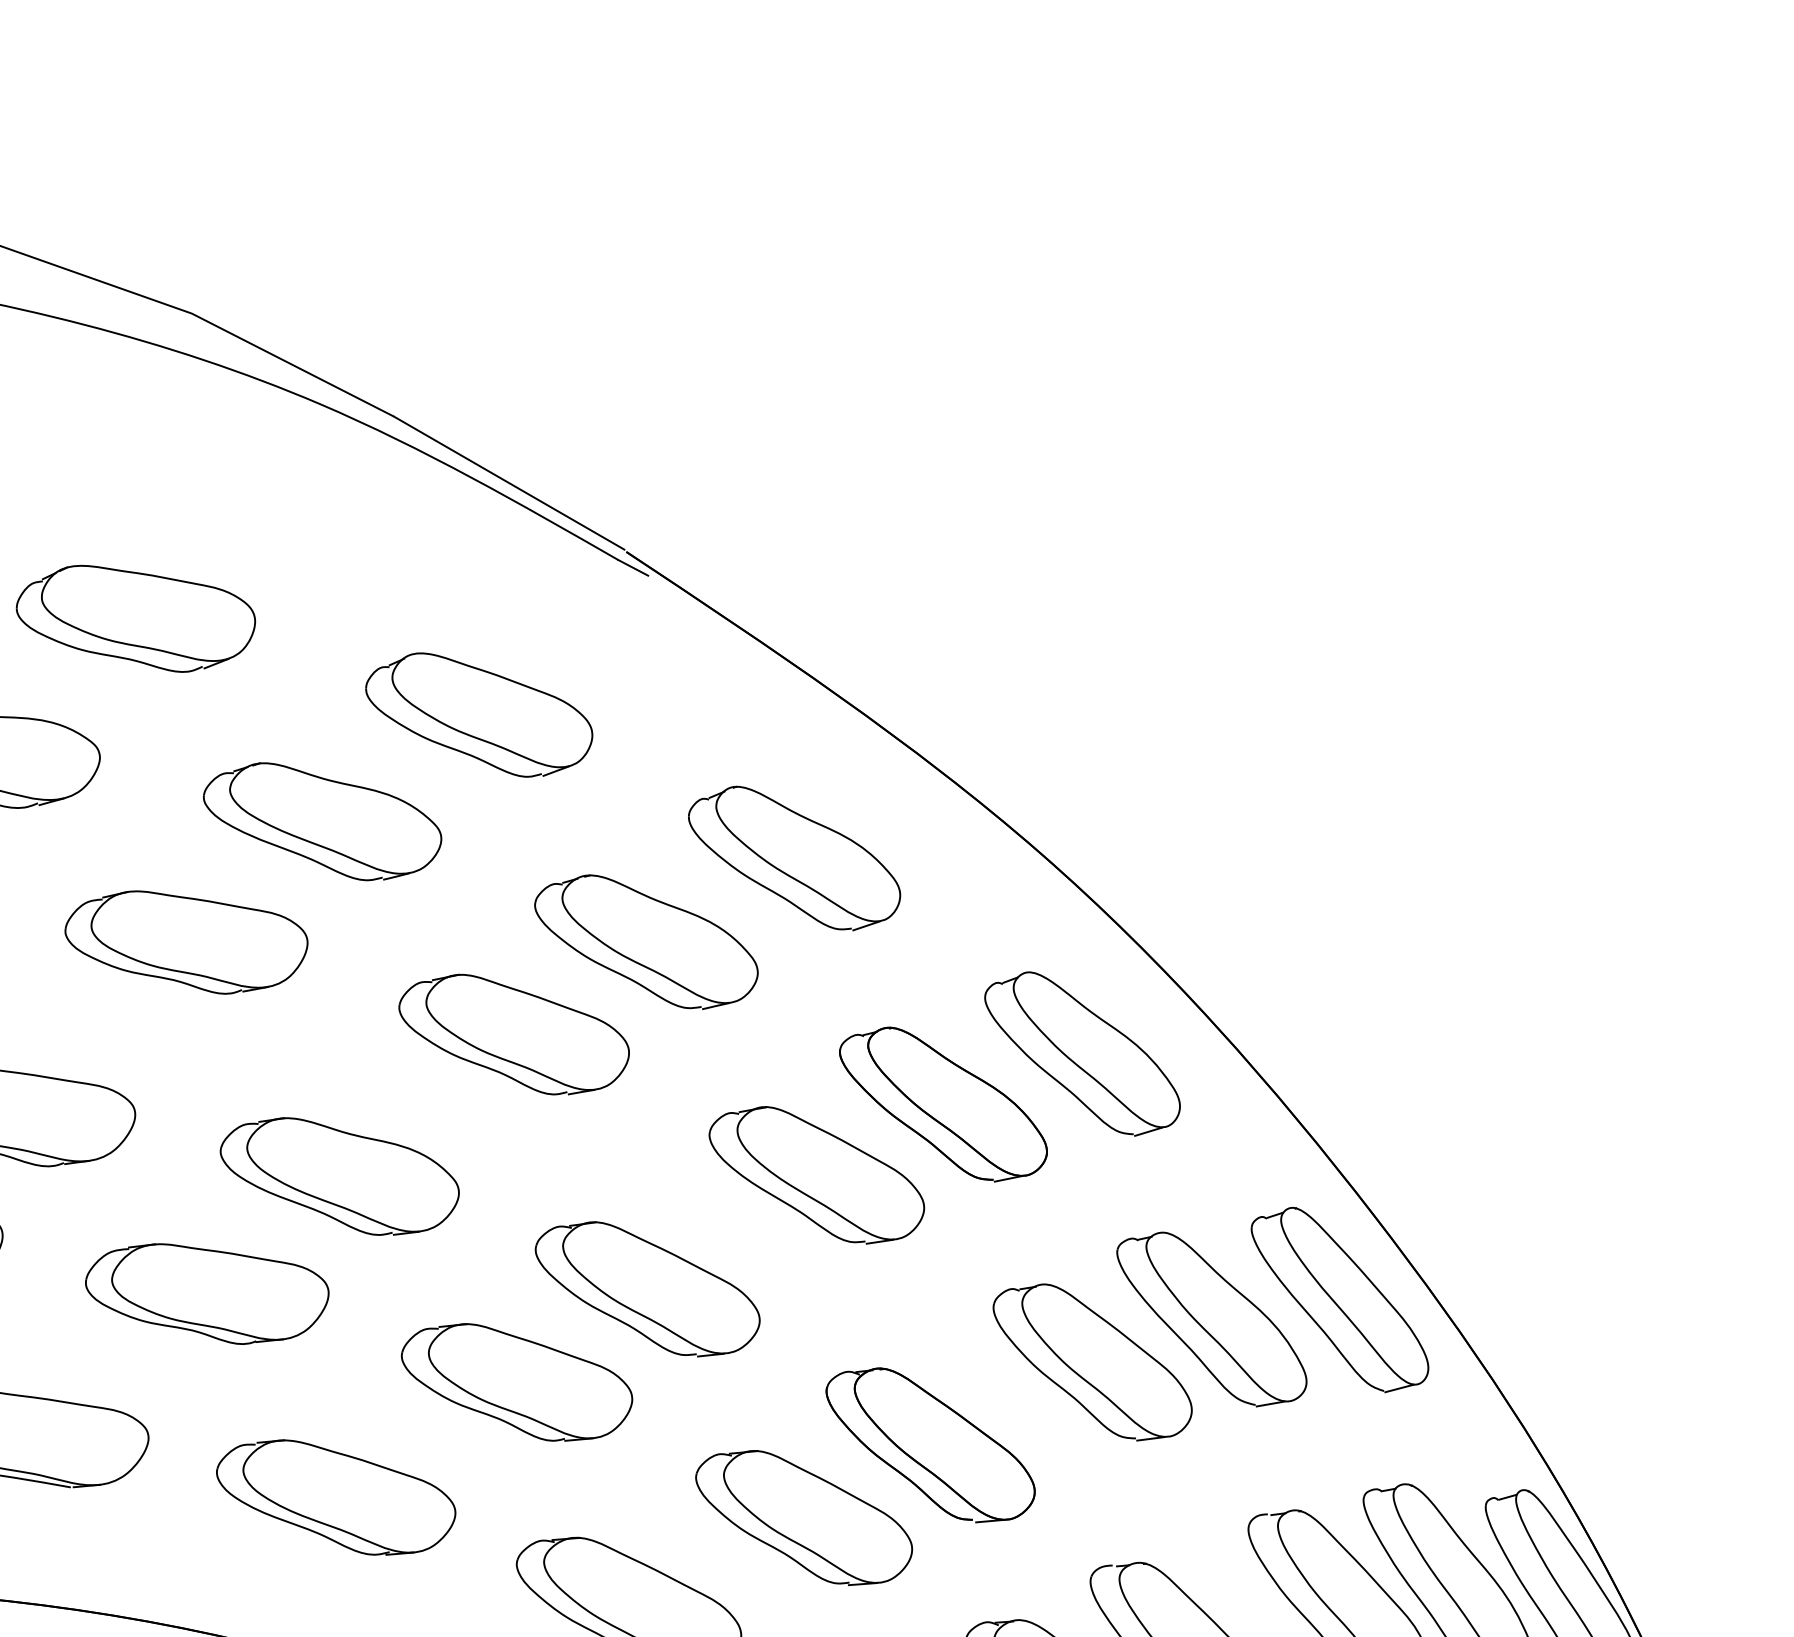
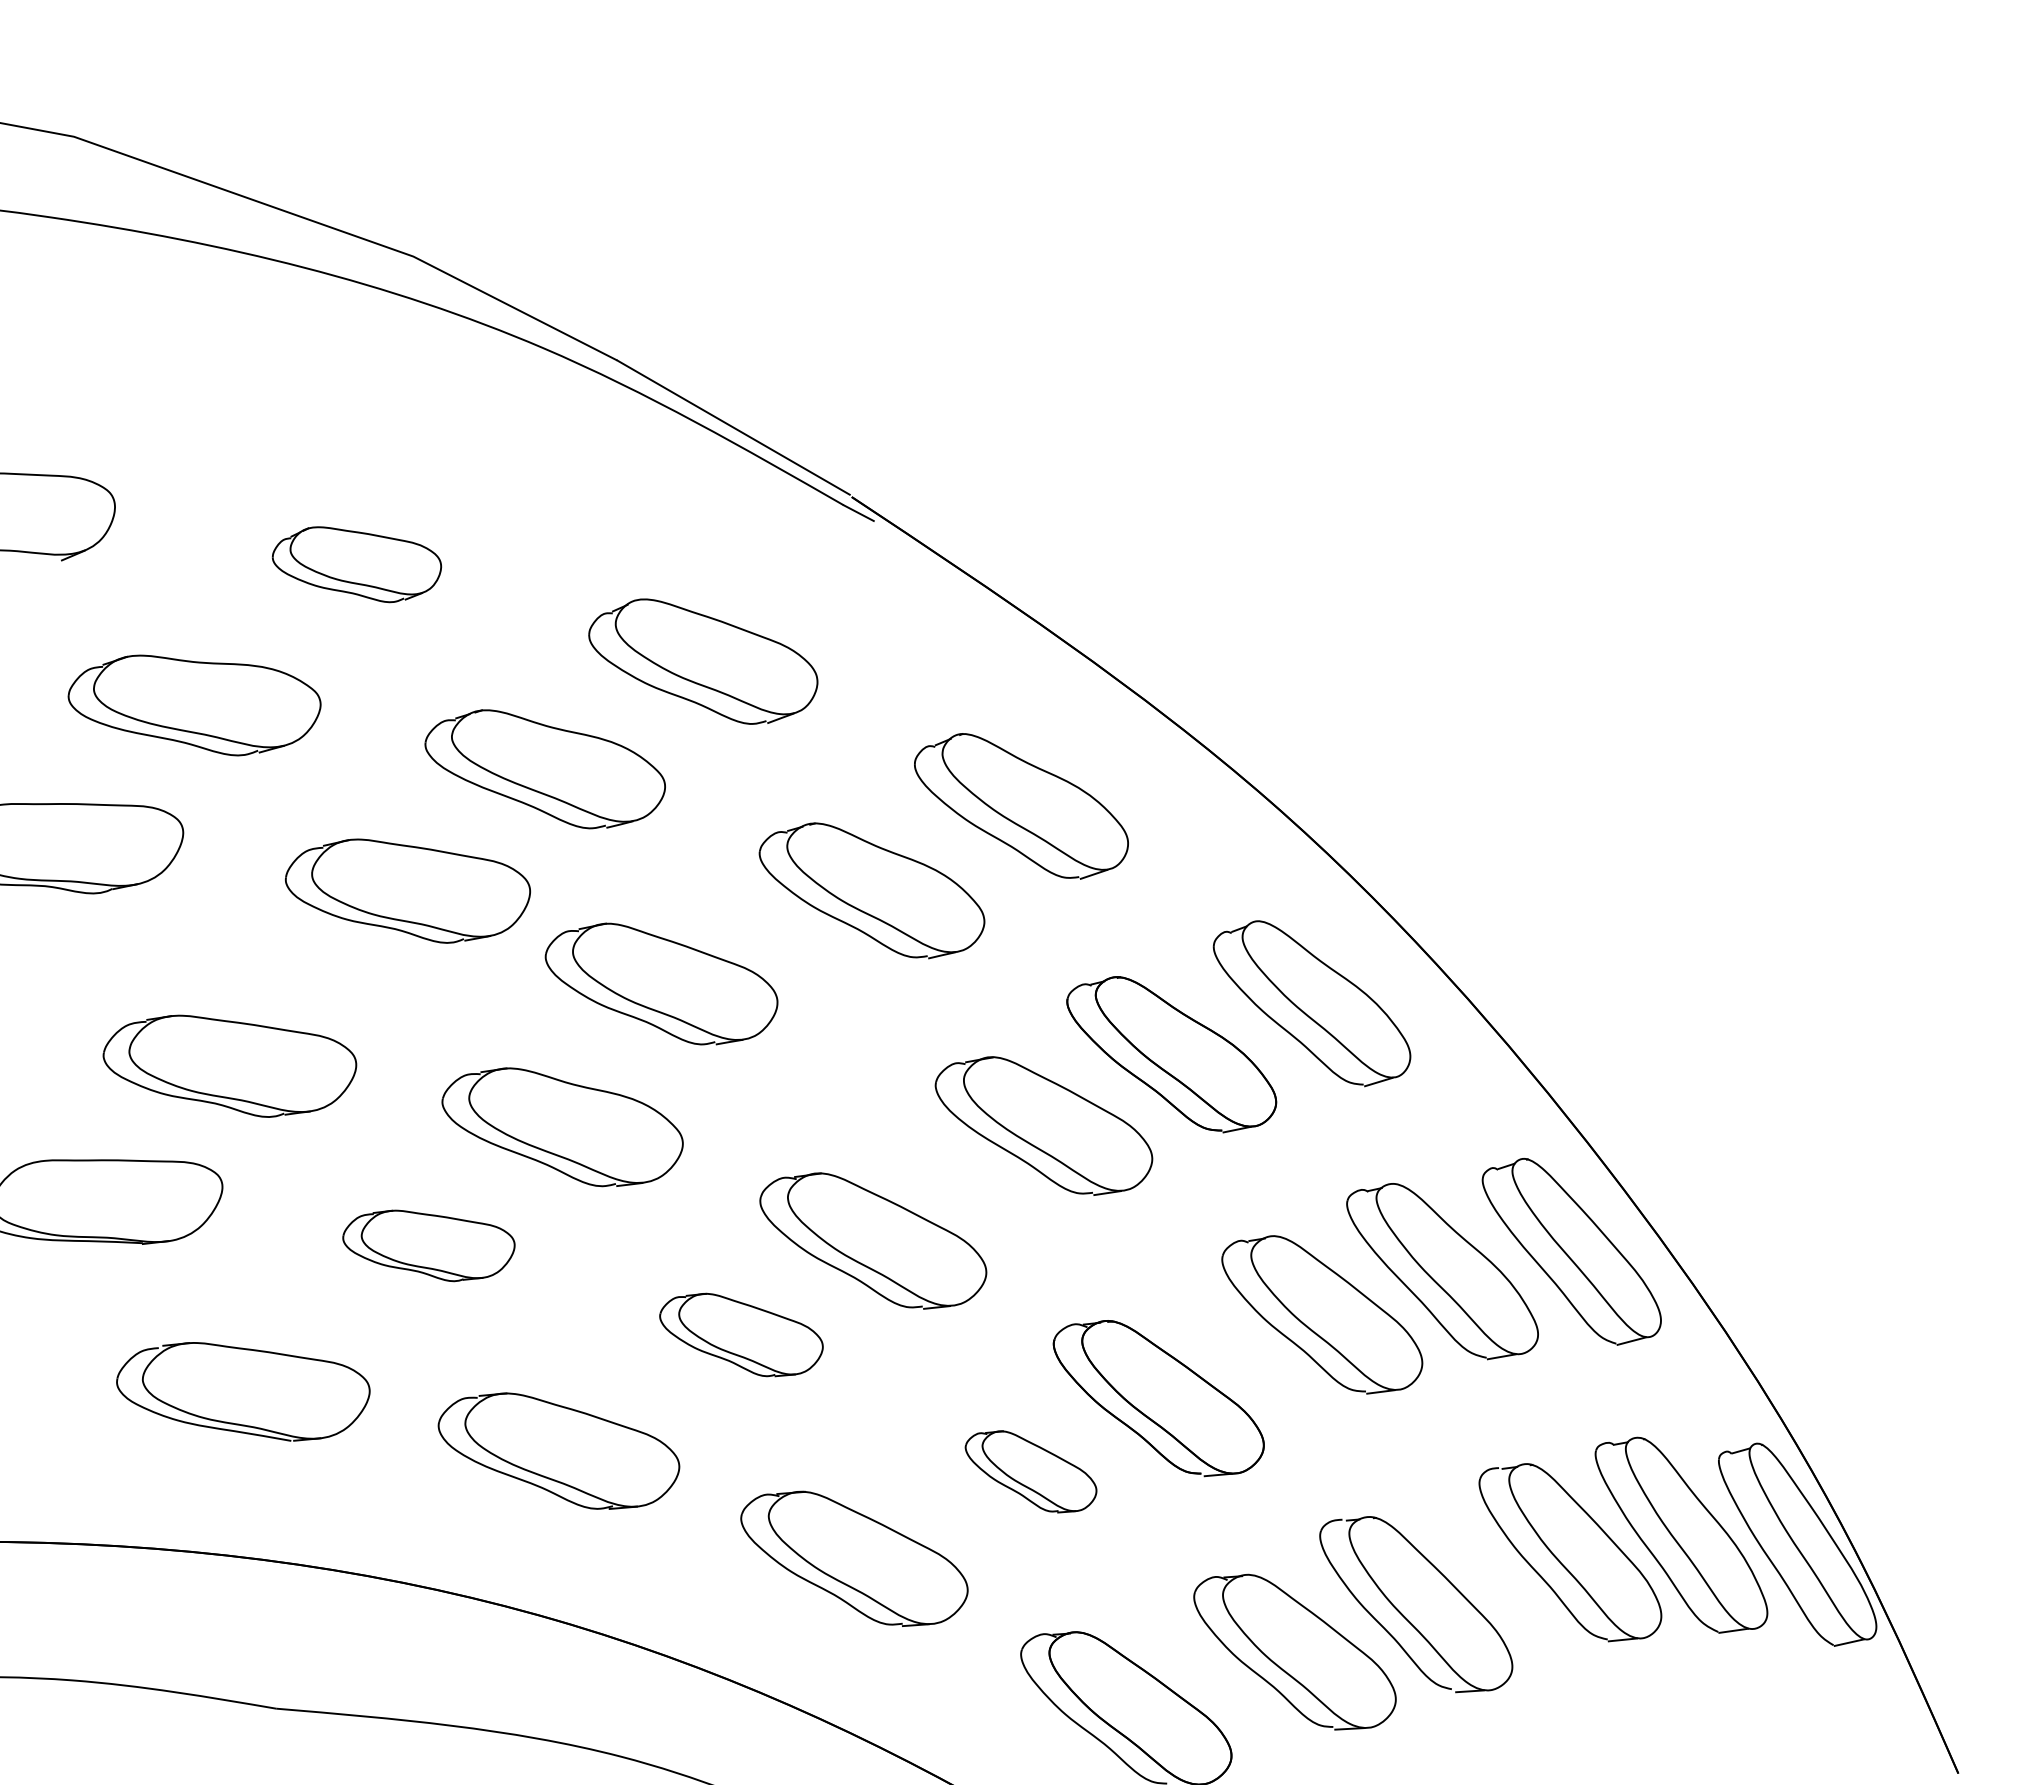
part: (135, 618) -> (356, 564), size x0.7
part: (514, 1034) -> (661, 983), moved
part: (206, 1293) -> (428, 1245), size x0.7
part: (517, 1381) -> (741, 1334), size x0.7
part: (803, 1517) -> (1030, 1471), size x0.6

